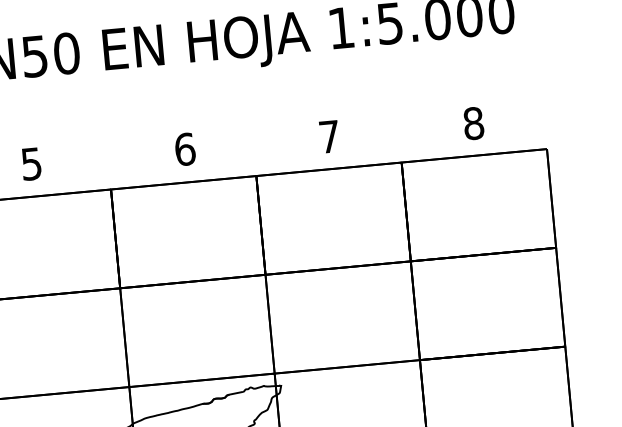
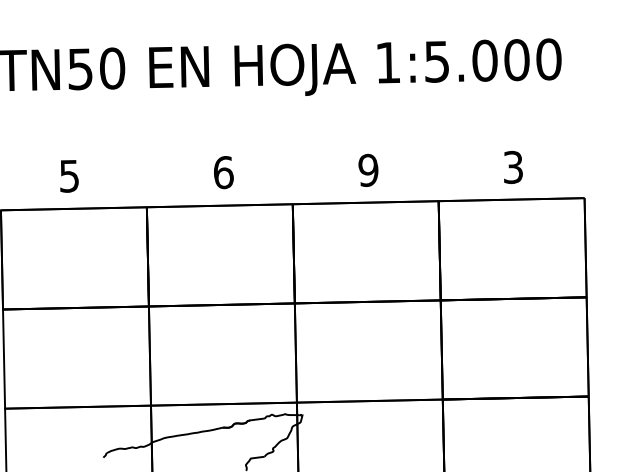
text: (473, 123) -> (513, 167), 8 -> 3
text: (329, 136) -> (368, 170), 7 -> 9

